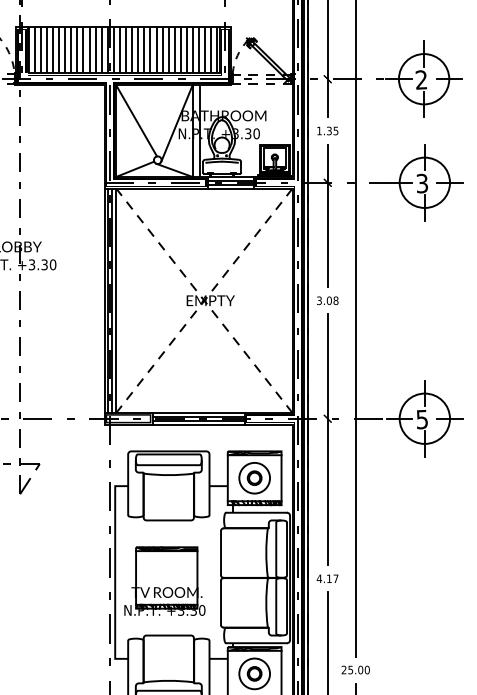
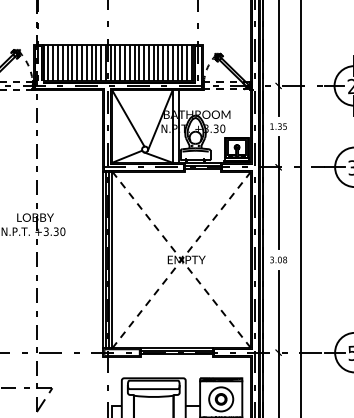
line: (231, 188) -> (203, 171), removed
line: (198, 424) -> (177, 357), removed

